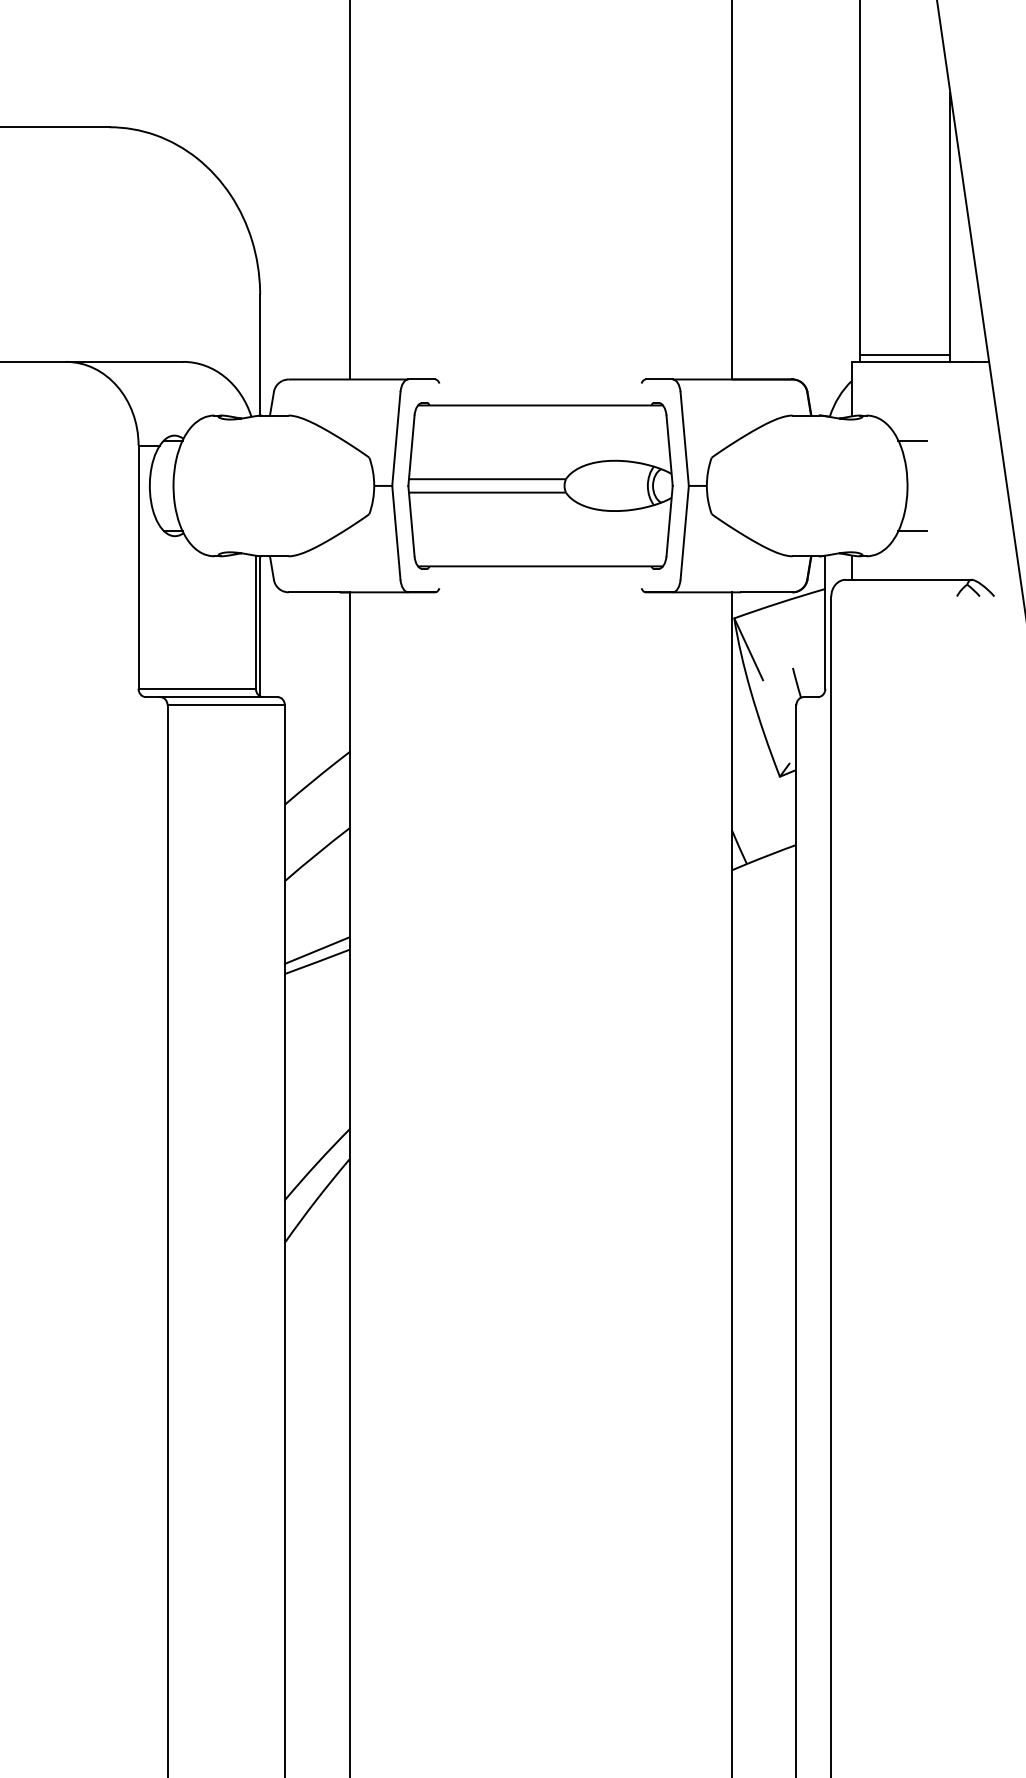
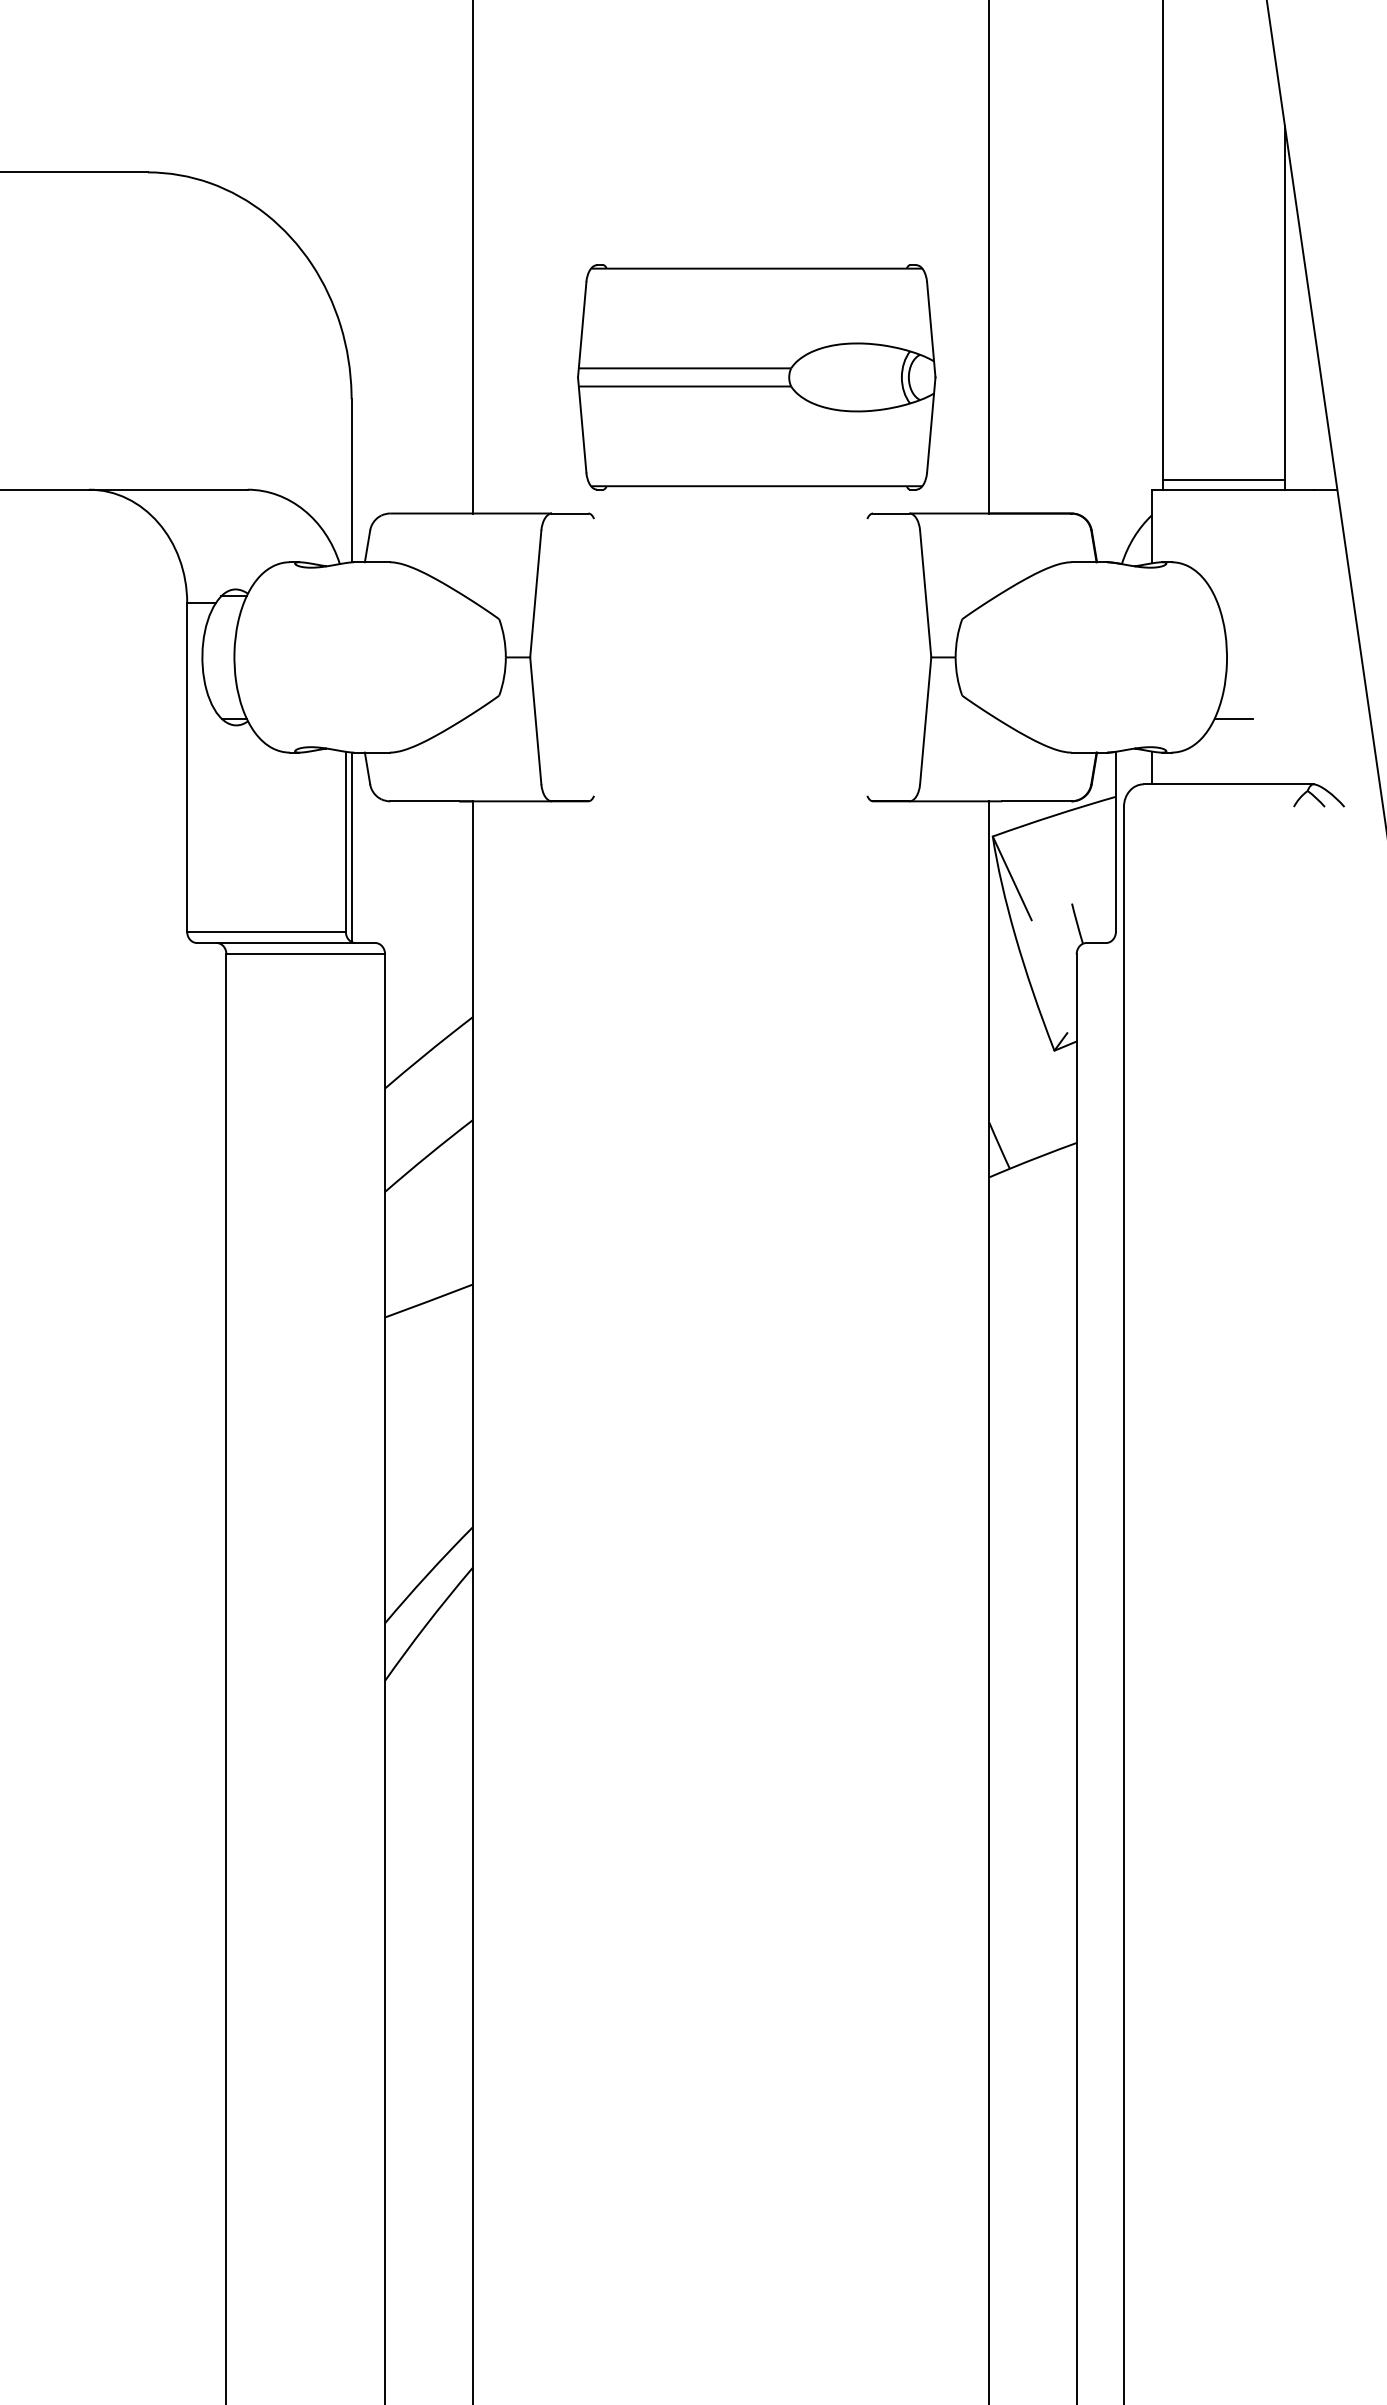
line: (912, 440) -> (1233, 596), removed
part: (540, 485) -> (756, 377), moved
line: (317, 950) -> (428, 1285), removed

